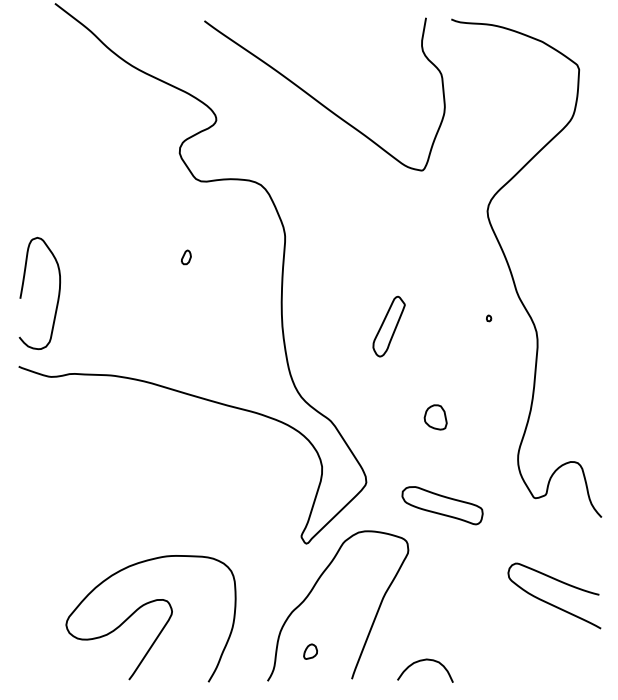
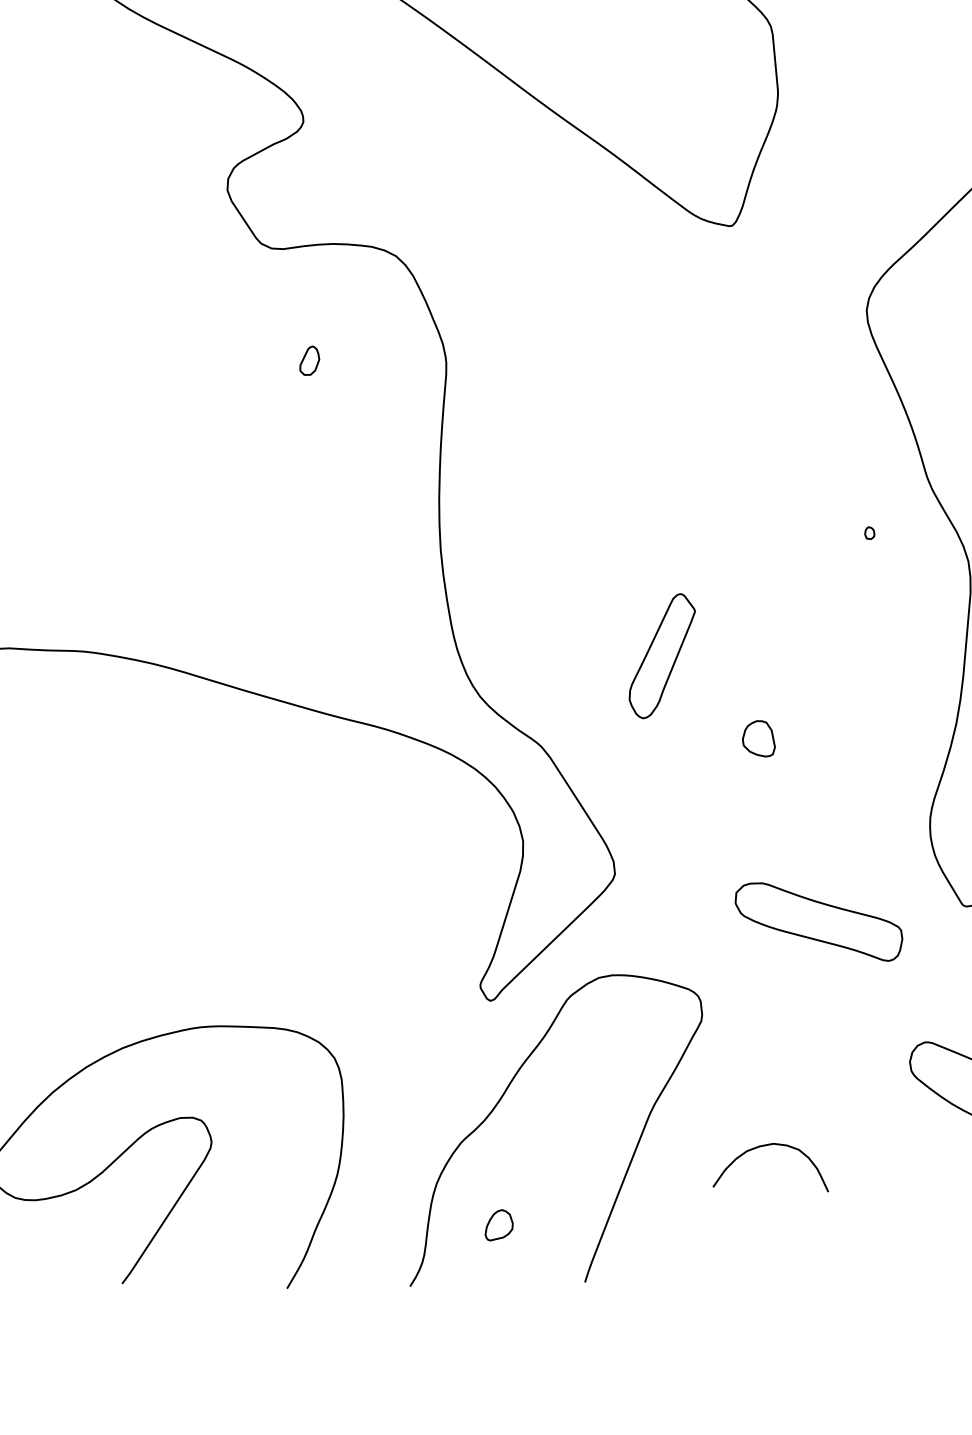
part: (186, 257) -> (309, 360), moved
part: (388, 326) -> (660, 655), moved
part: (435, 417) -> (758, 738), size x0.7
part: (442, 505) -> (818, 921), moved
curve: (422, 661) -> (764, 1148), moved

